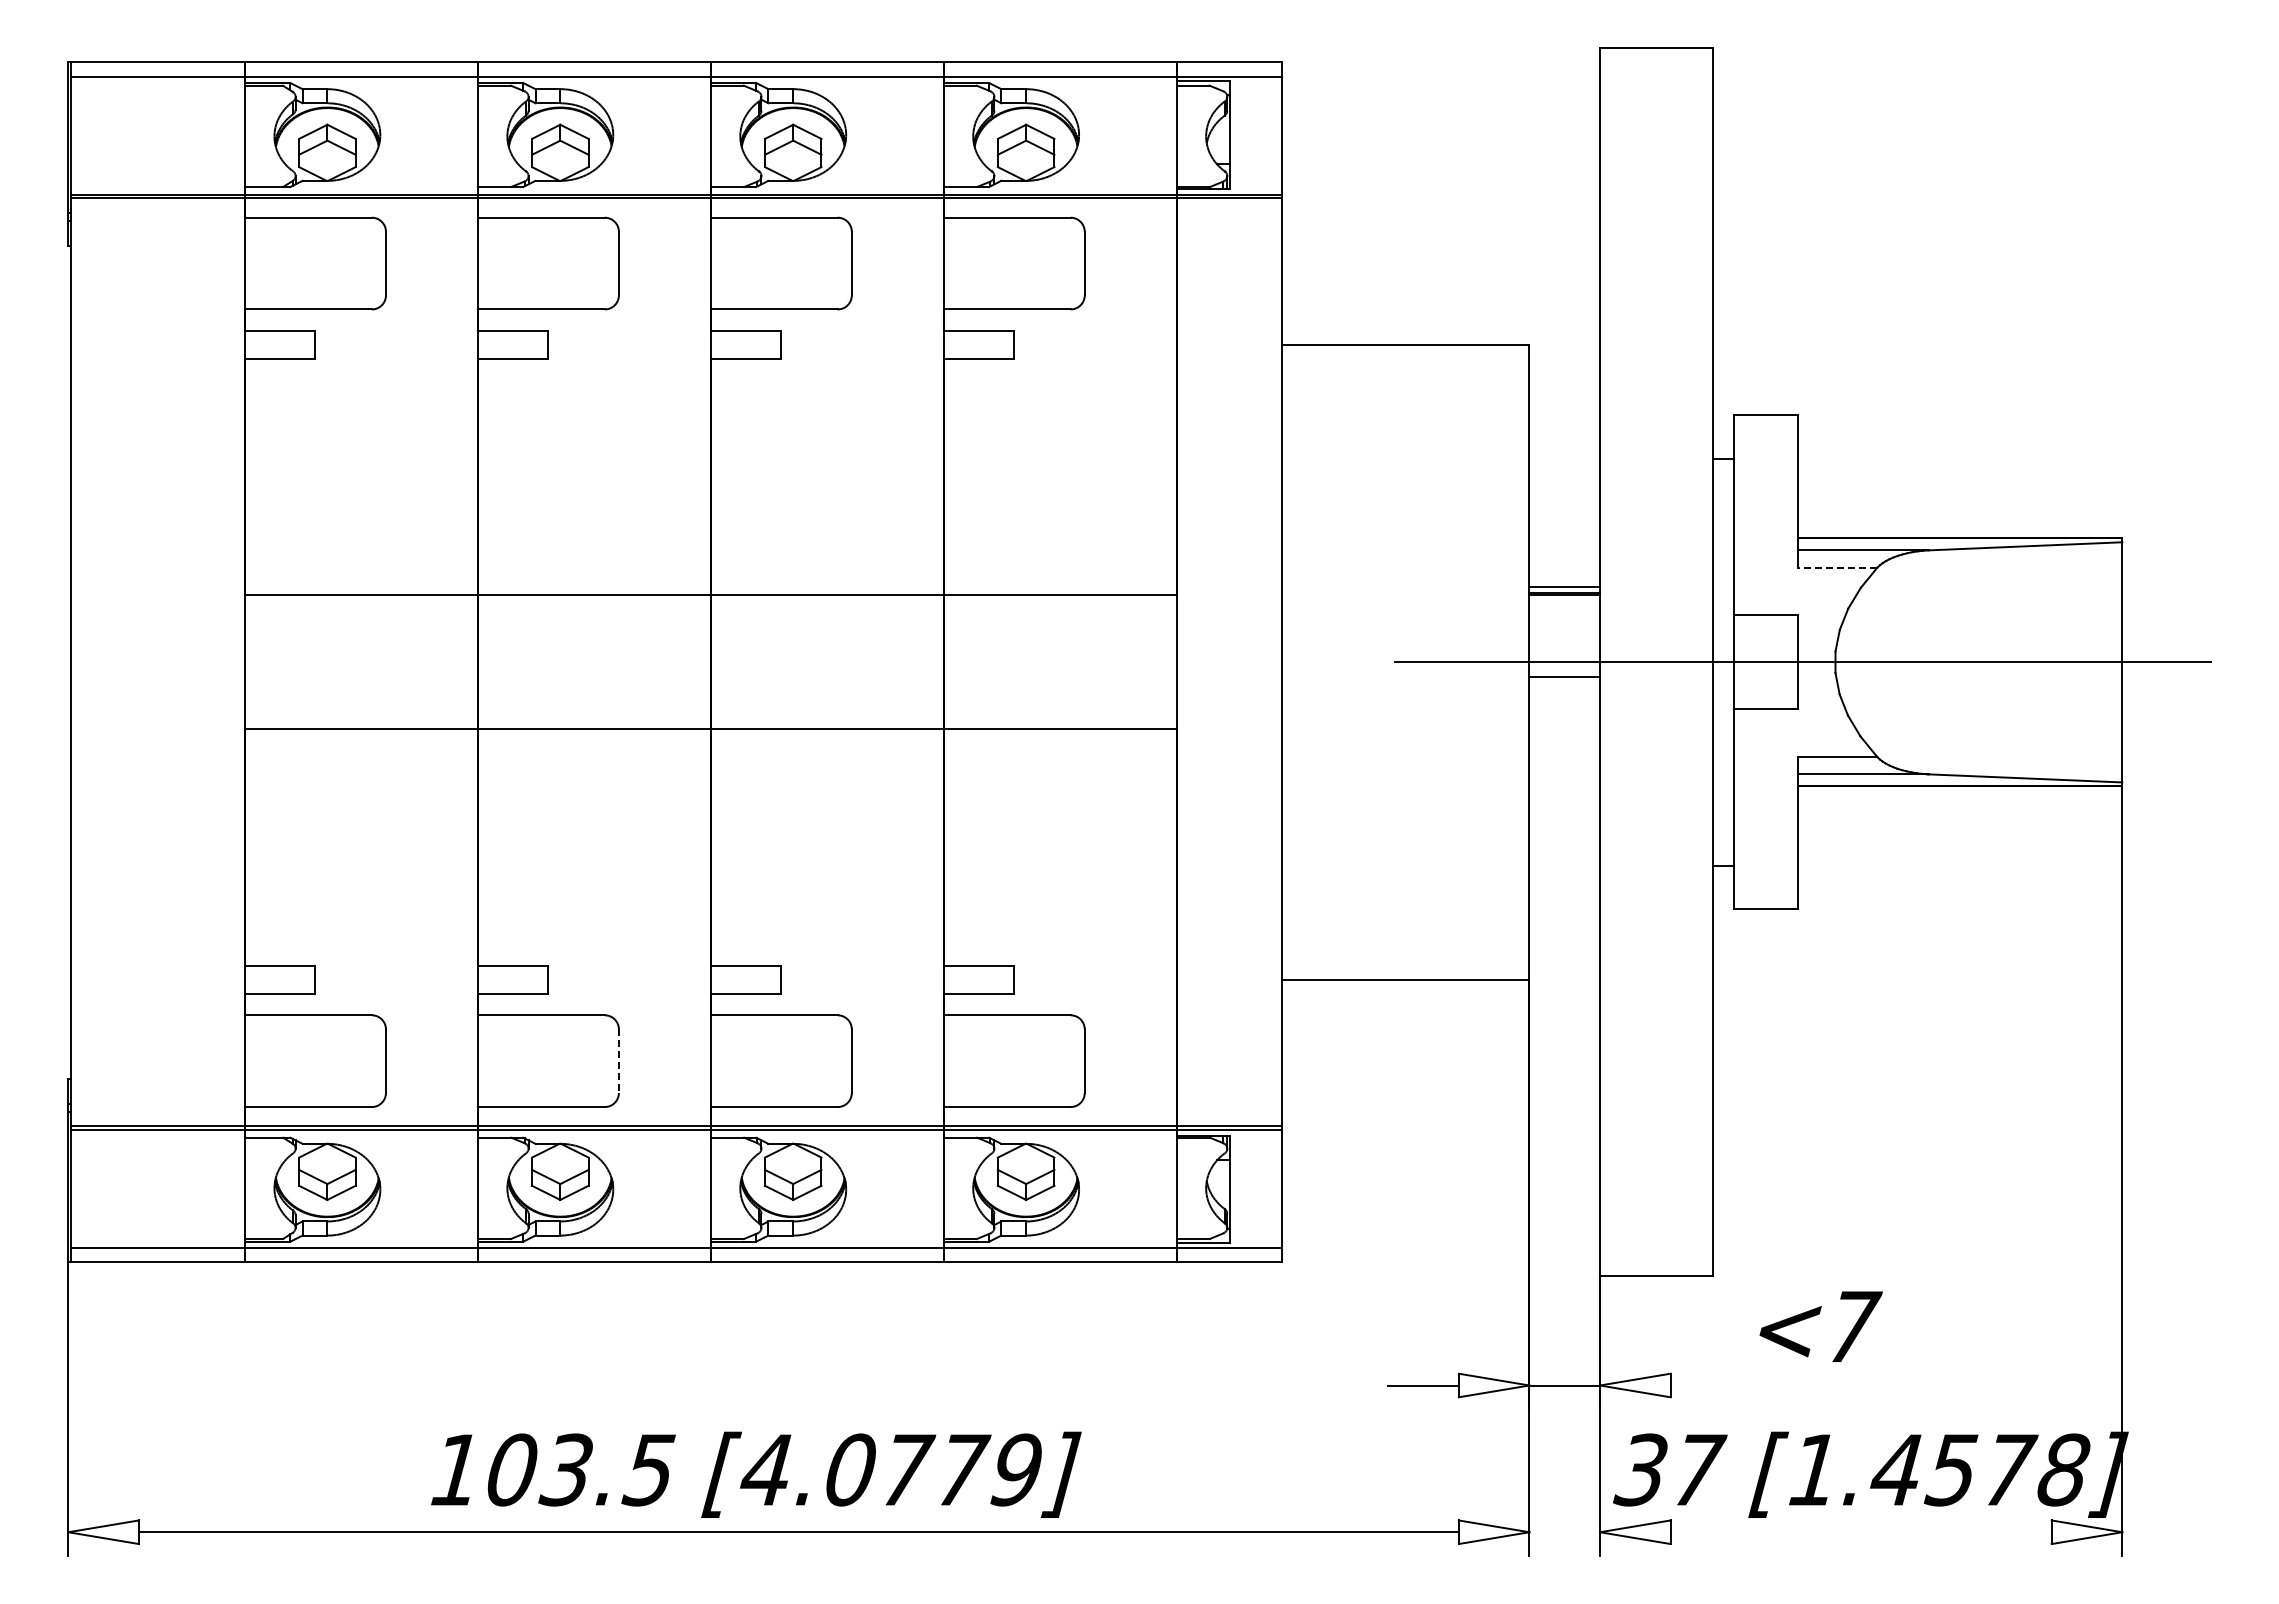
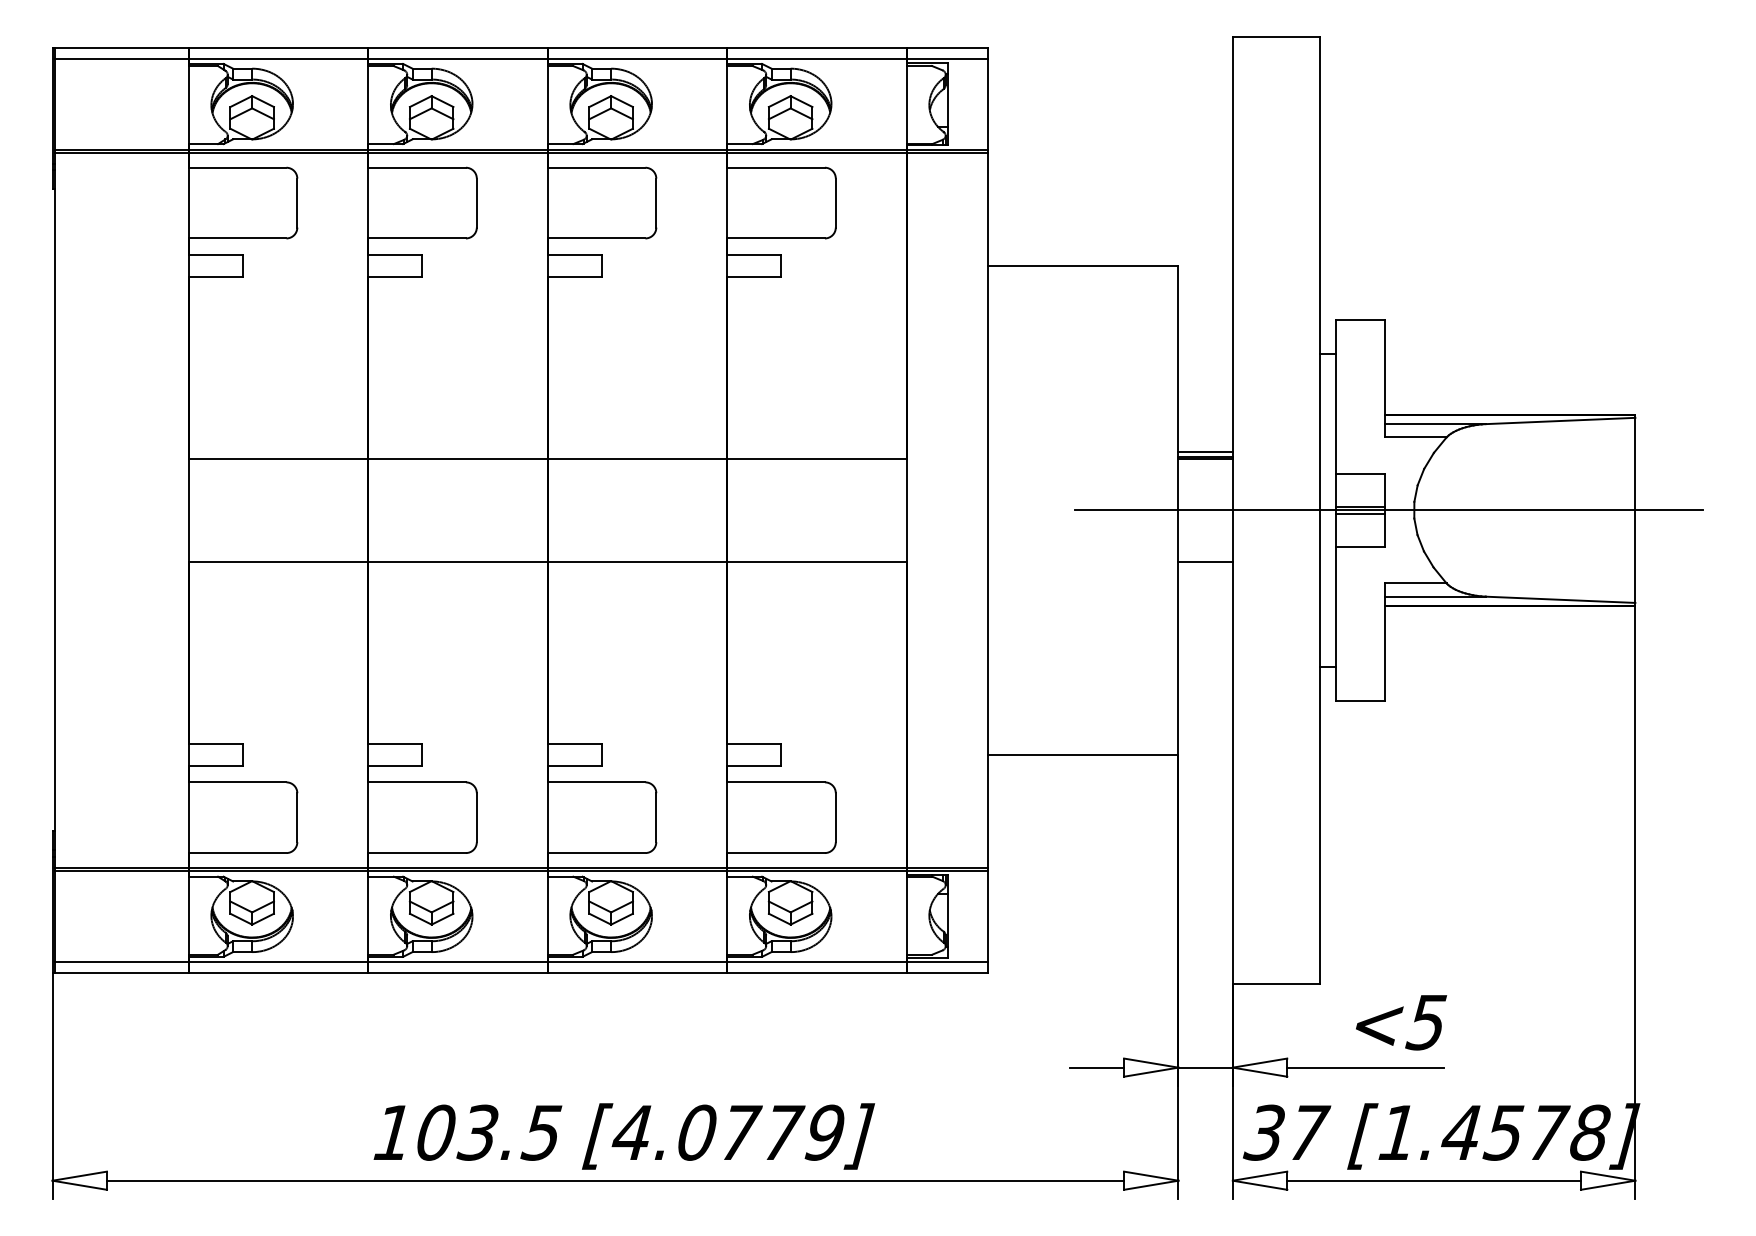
line: (1837, 567) -> (1415, 437), dashed -> solid
line: (1765, 657) -> (1360, 506), added
line: (1765, 667) -> (1360, 514), added
line: (1564, 676) -> (1205, 562), moved
line: (618, 1061) -> (476, 817), dashed -> solid
text: (1852, 1327) -> (1427, 1022), <7 -> <5
line: (1771, 1385) -> (1365, 1067), added
text: (756, 1474) -> (624, 1136), moved
line: (1860, 1532) -> (1433, 1180), added

